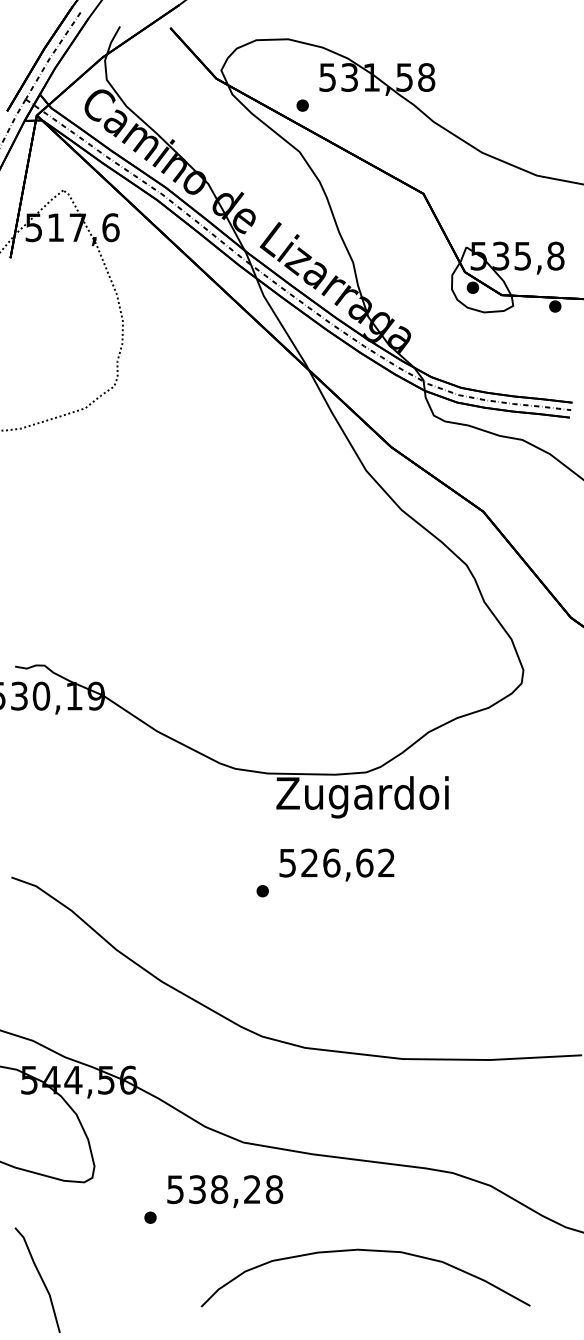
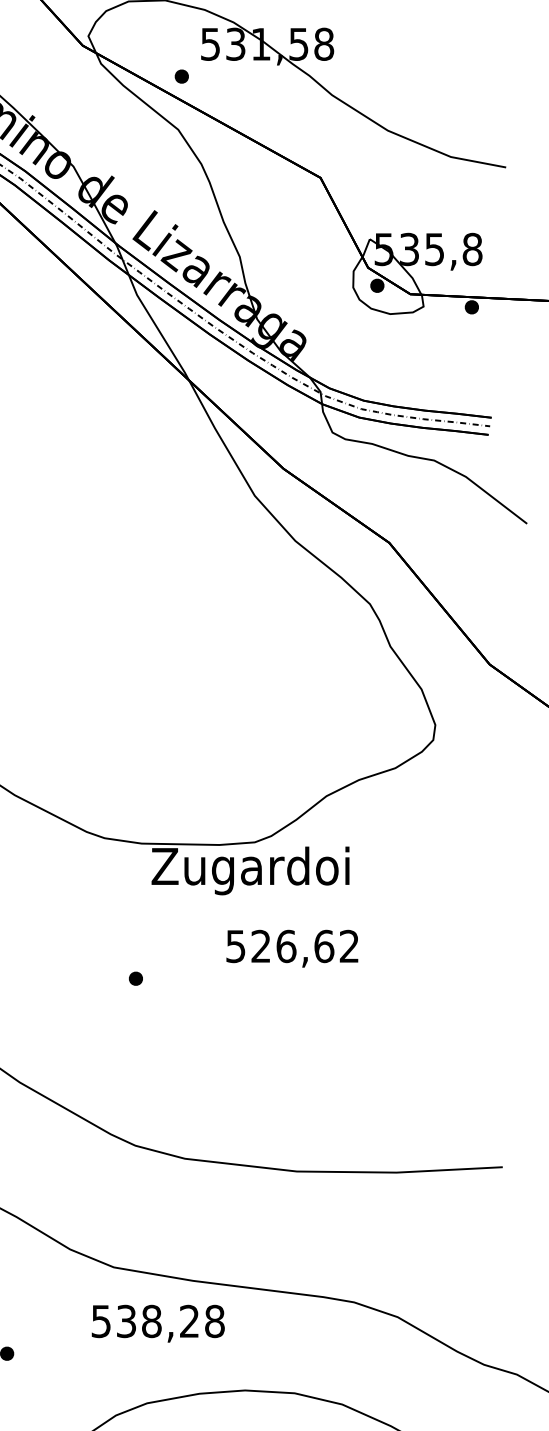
text: (336, 864) -> (291, 948), moved
text: (225, 1191) -> (158, 1323), moved

